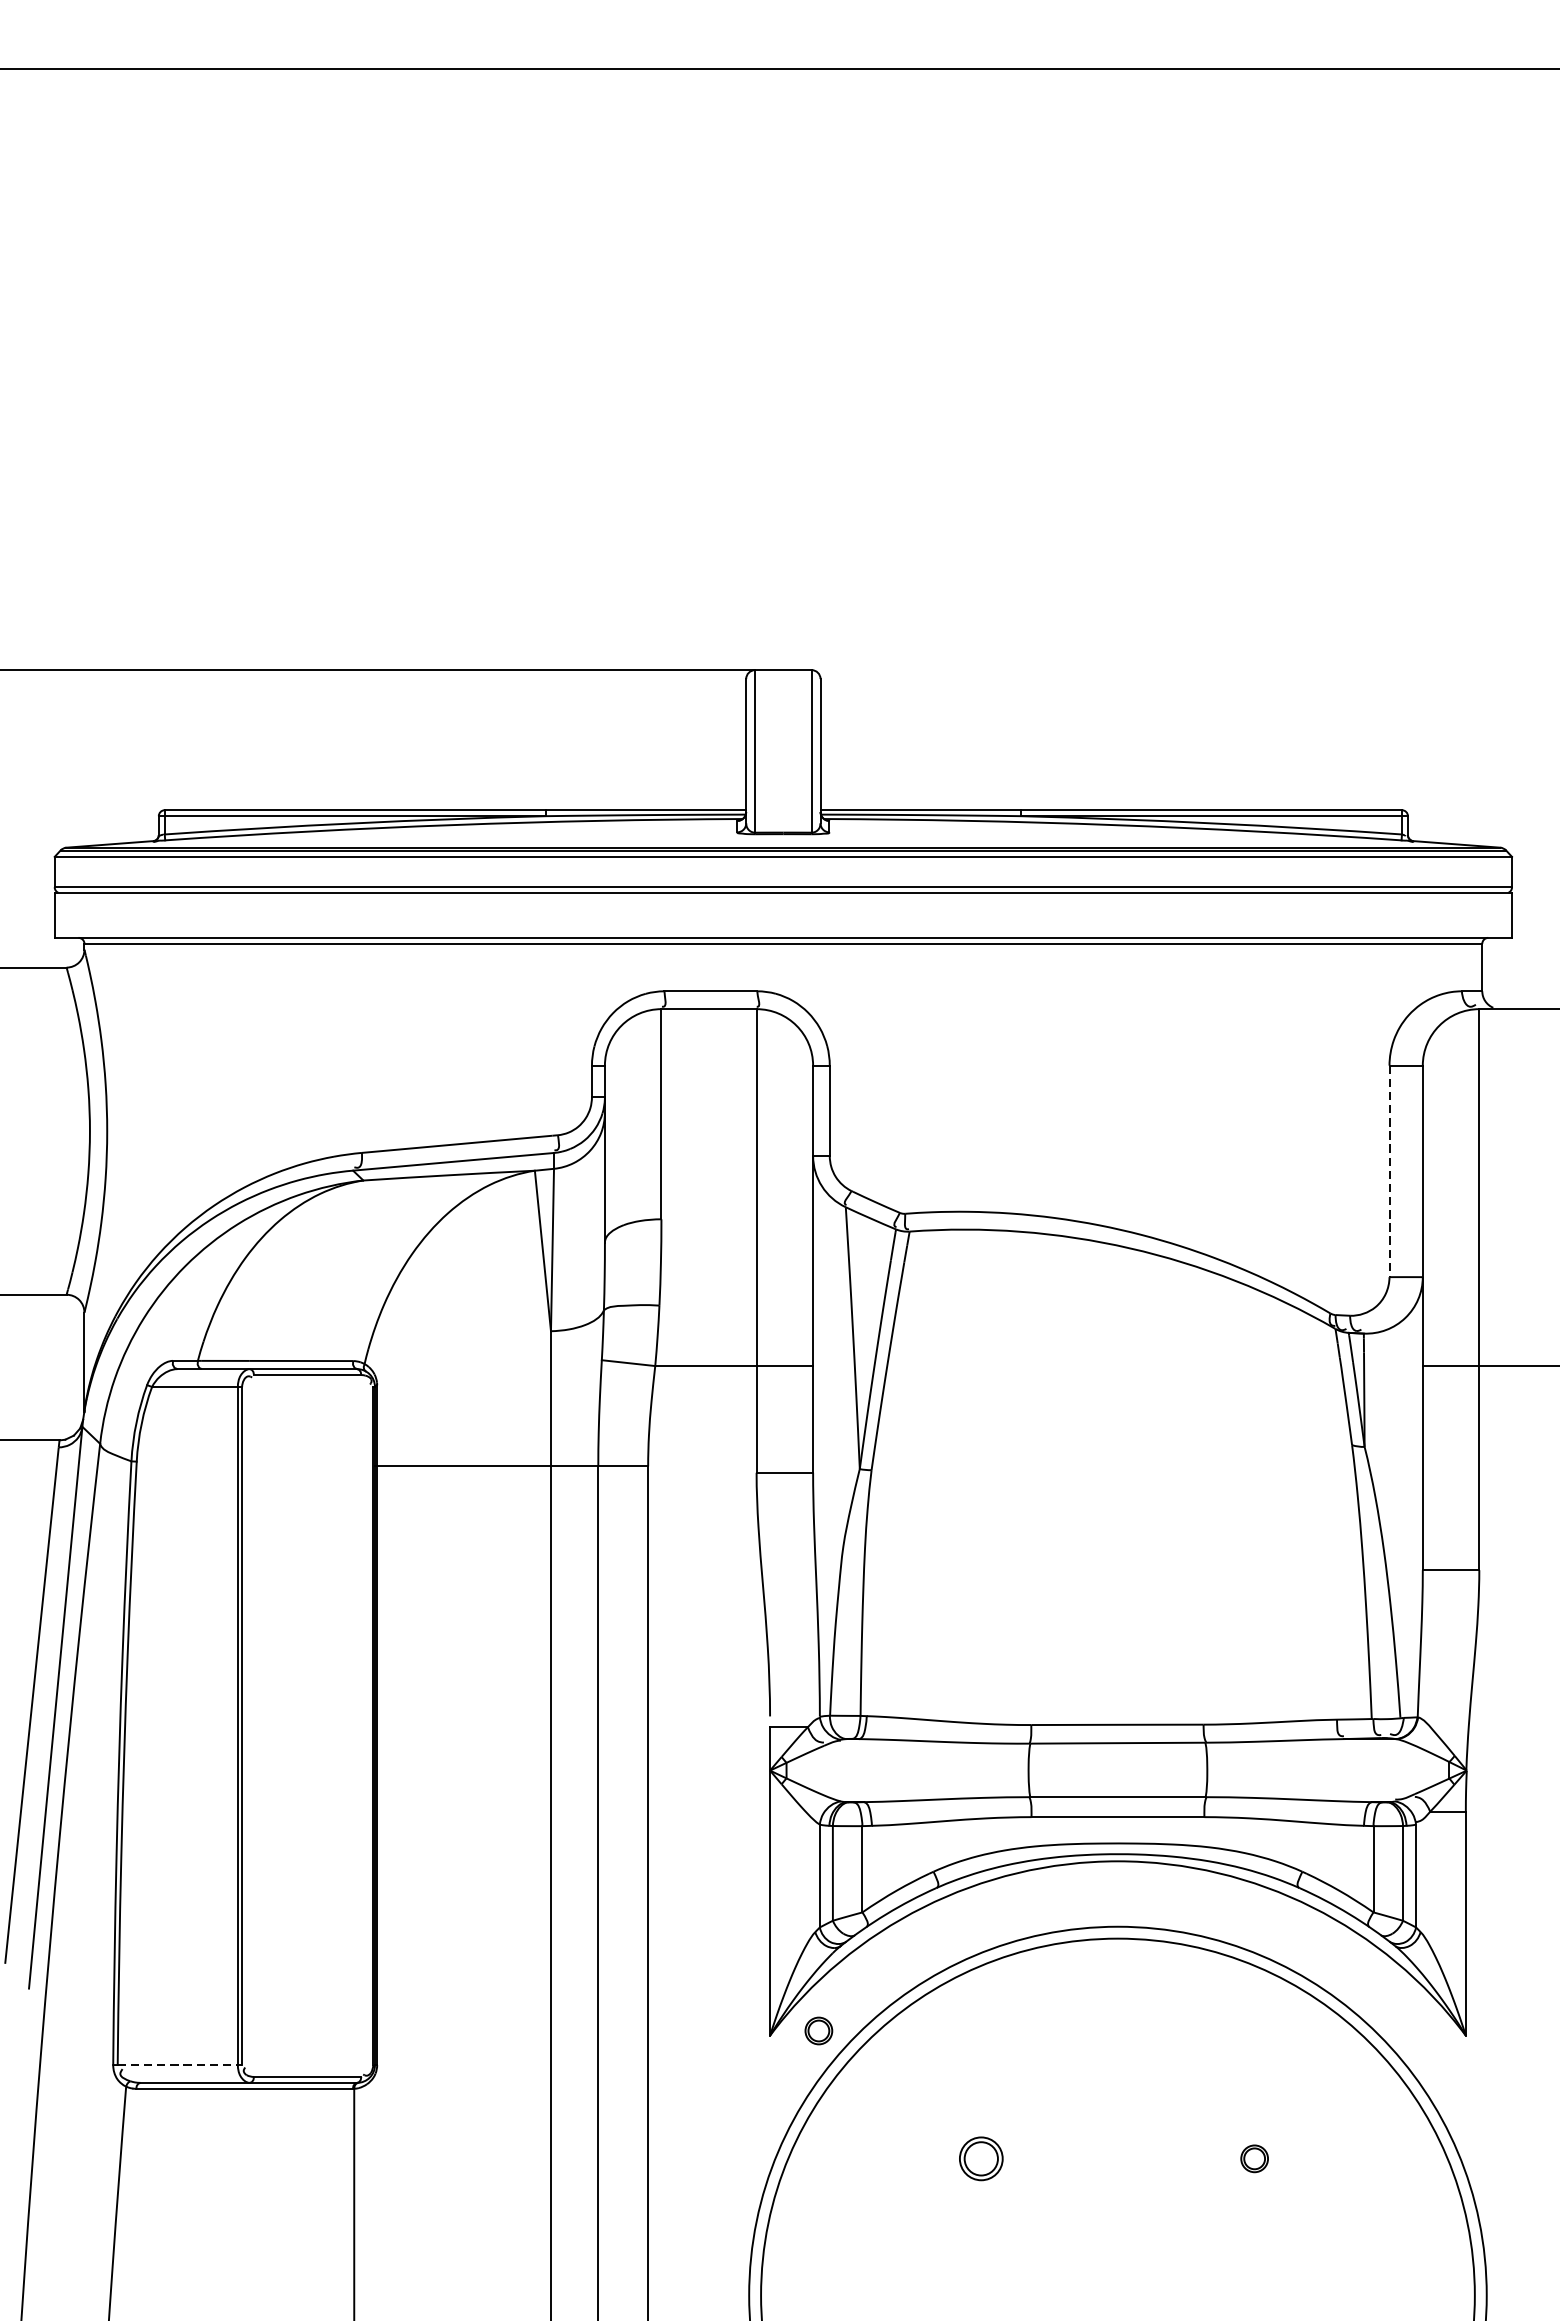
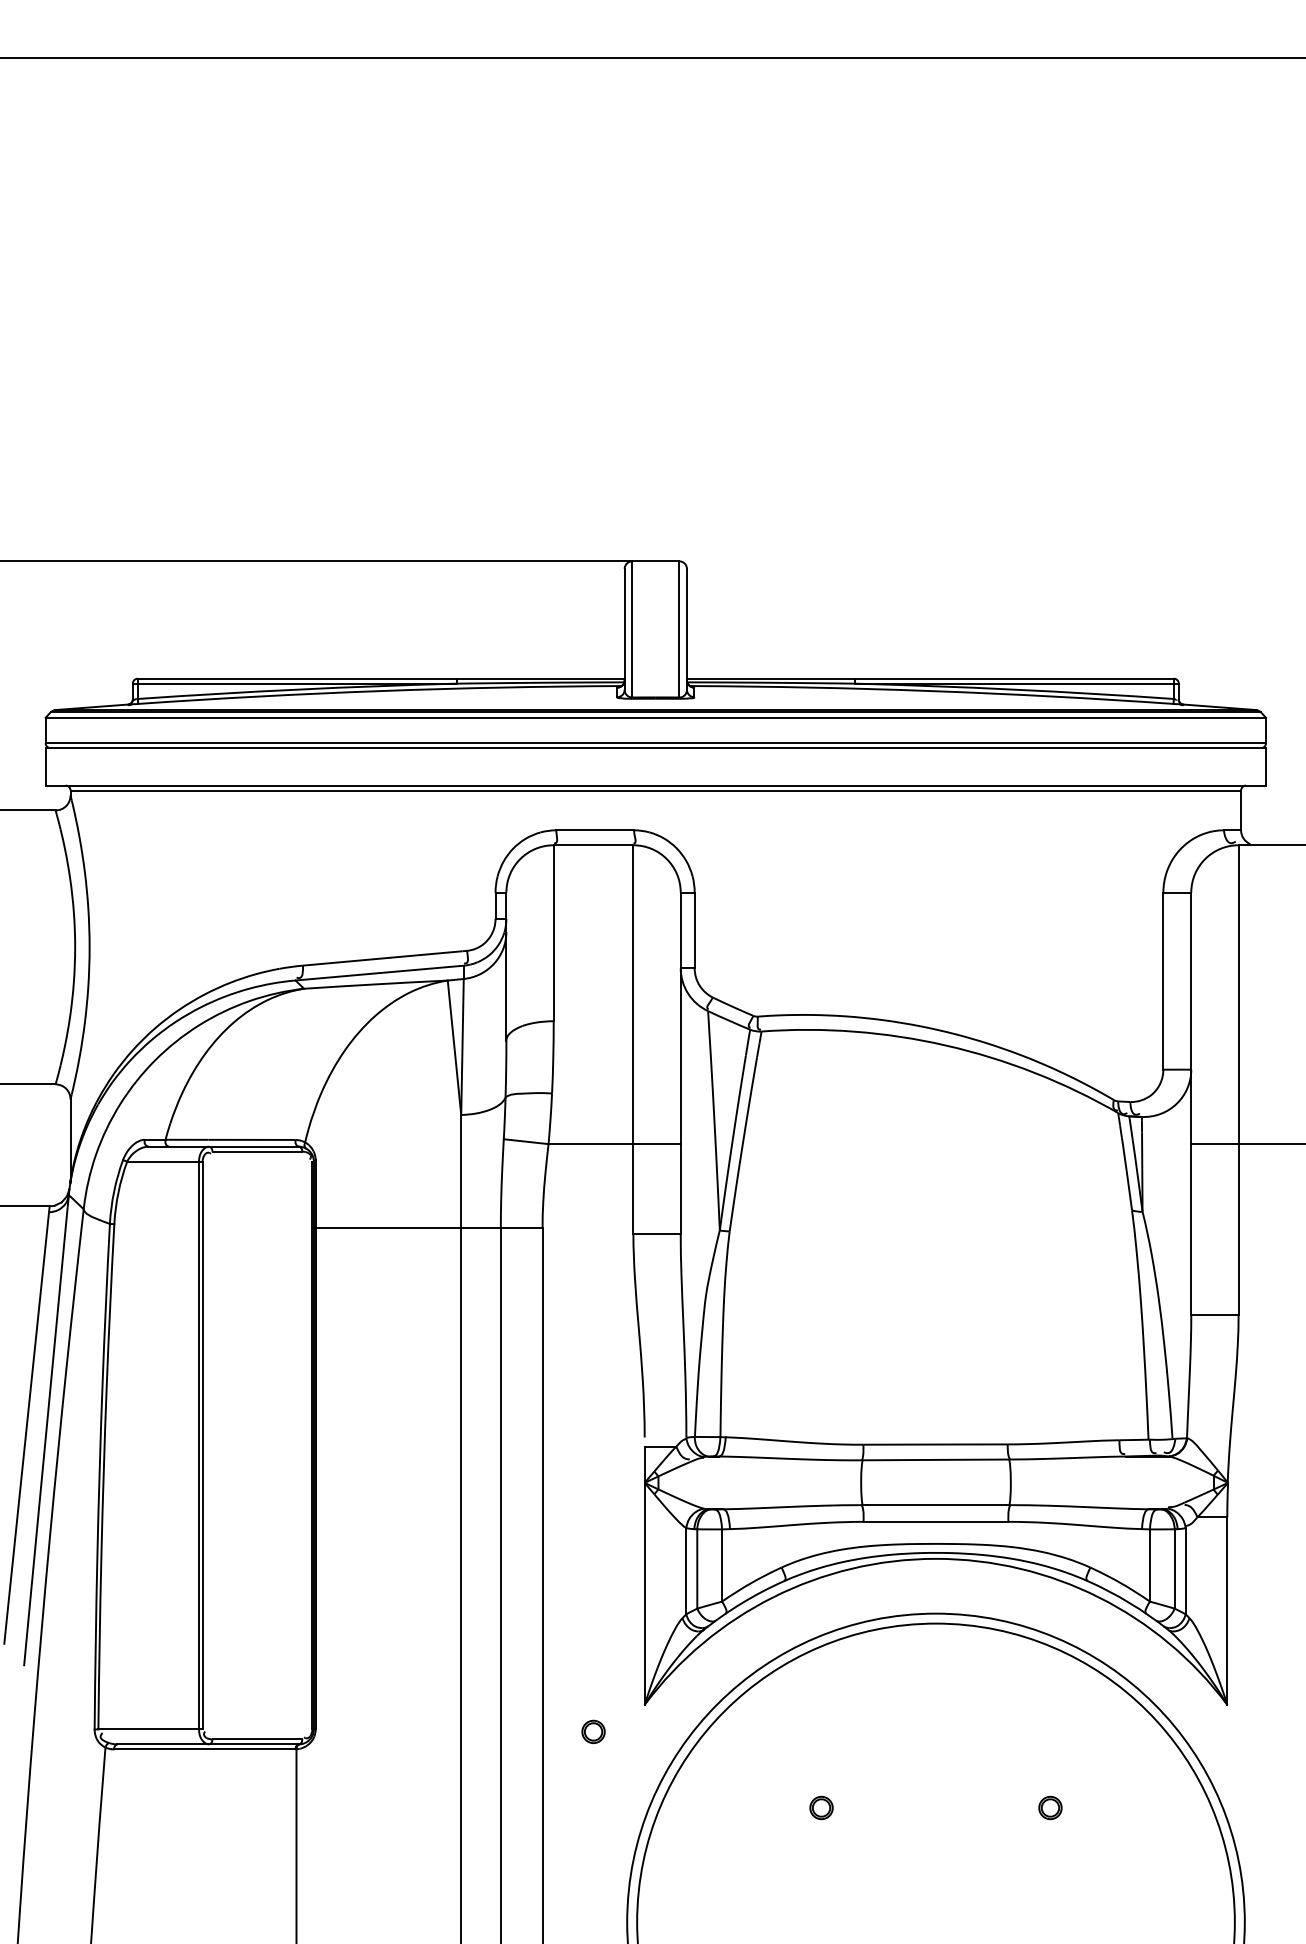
line: (1389, 1171) -> (1163, 981), dashed -> solid
part: (818, 2030) -> (593, 1731), moved
line: (181, 2065) -> (151, 1729), dashed -> solid
part: (981, 2158) -> (821, 1807), size x0.62

